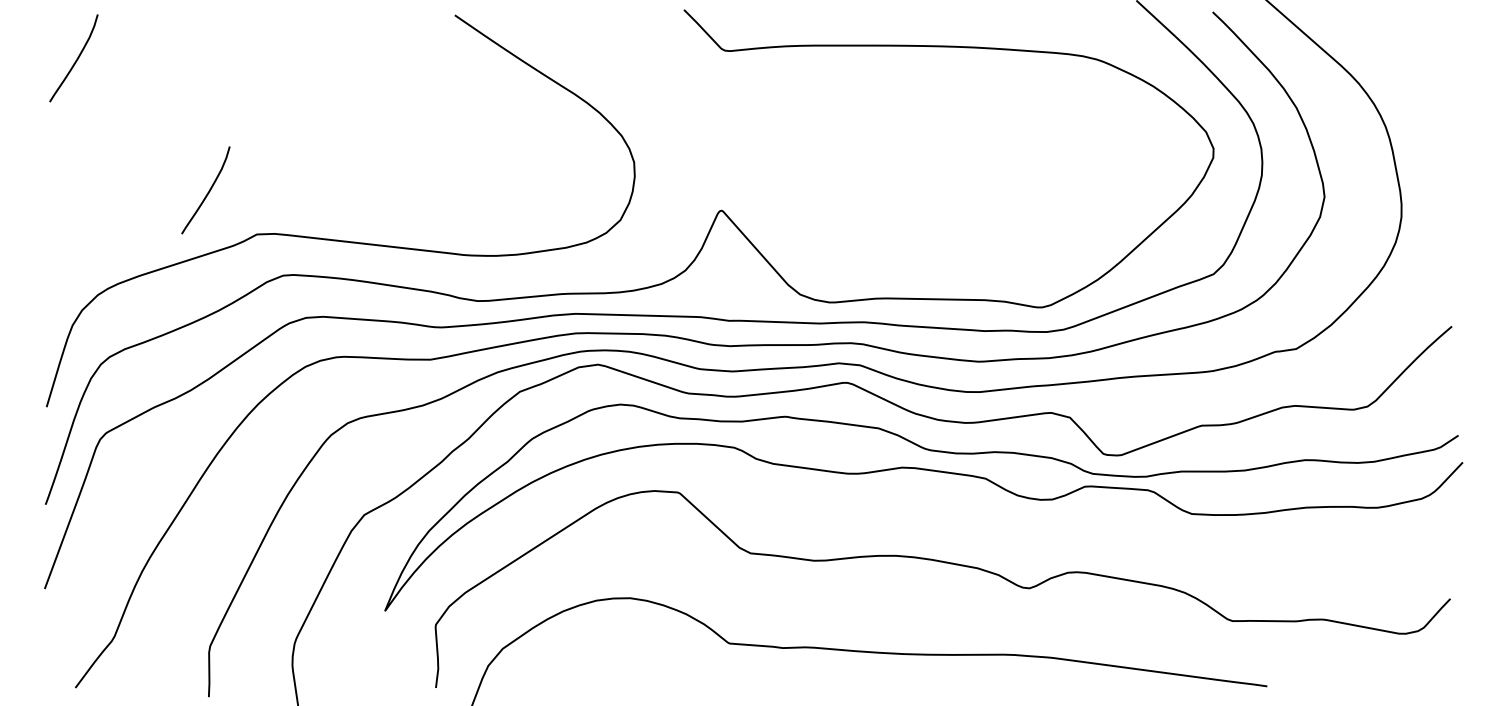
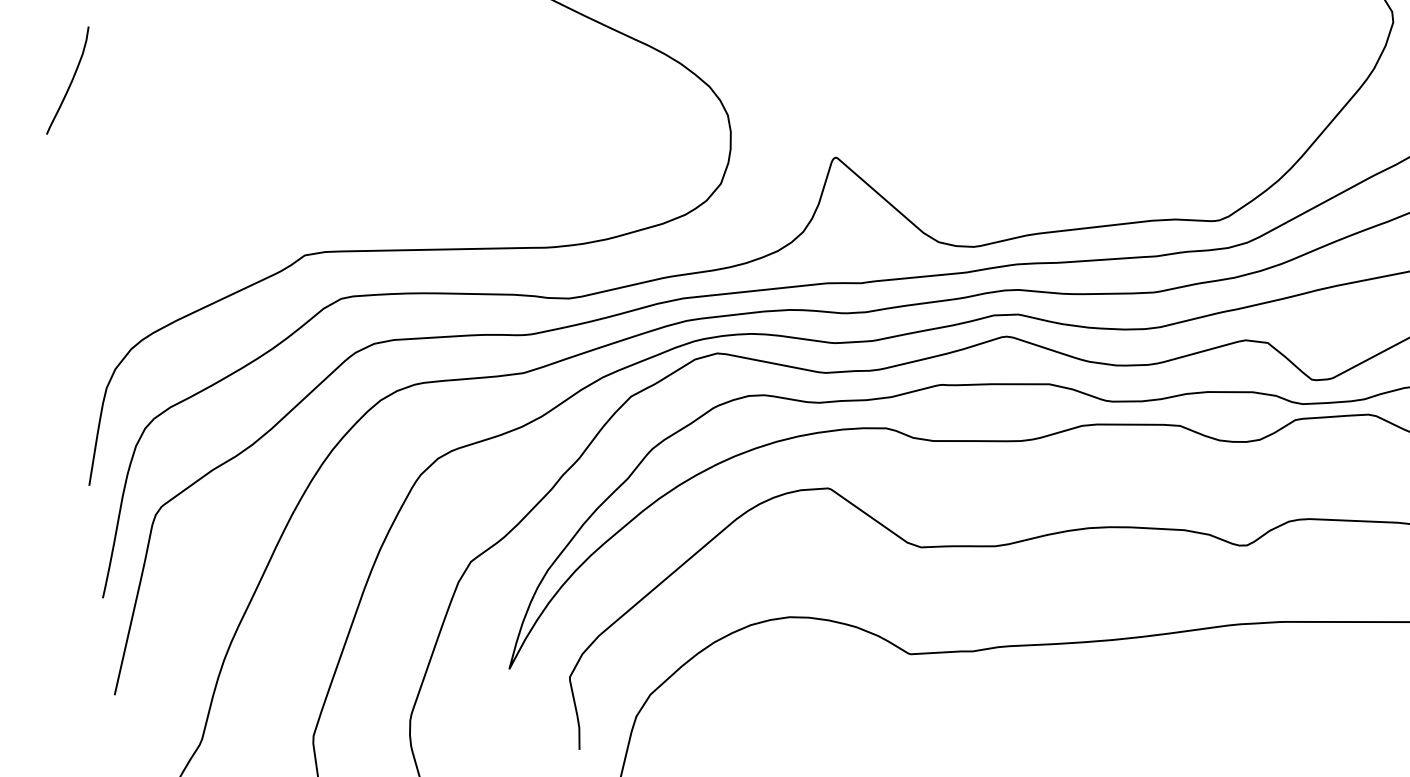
curve: (207, 192) -> (241, 214), removed

